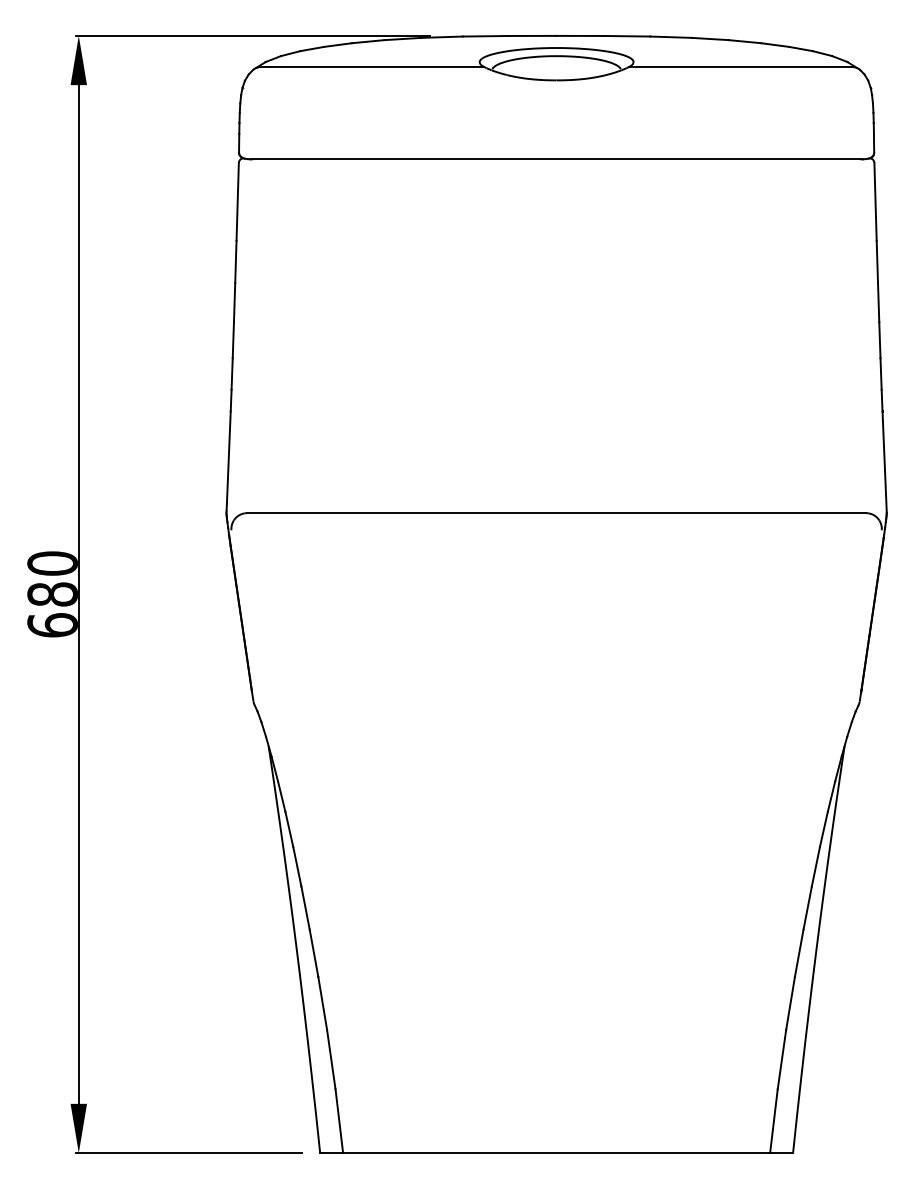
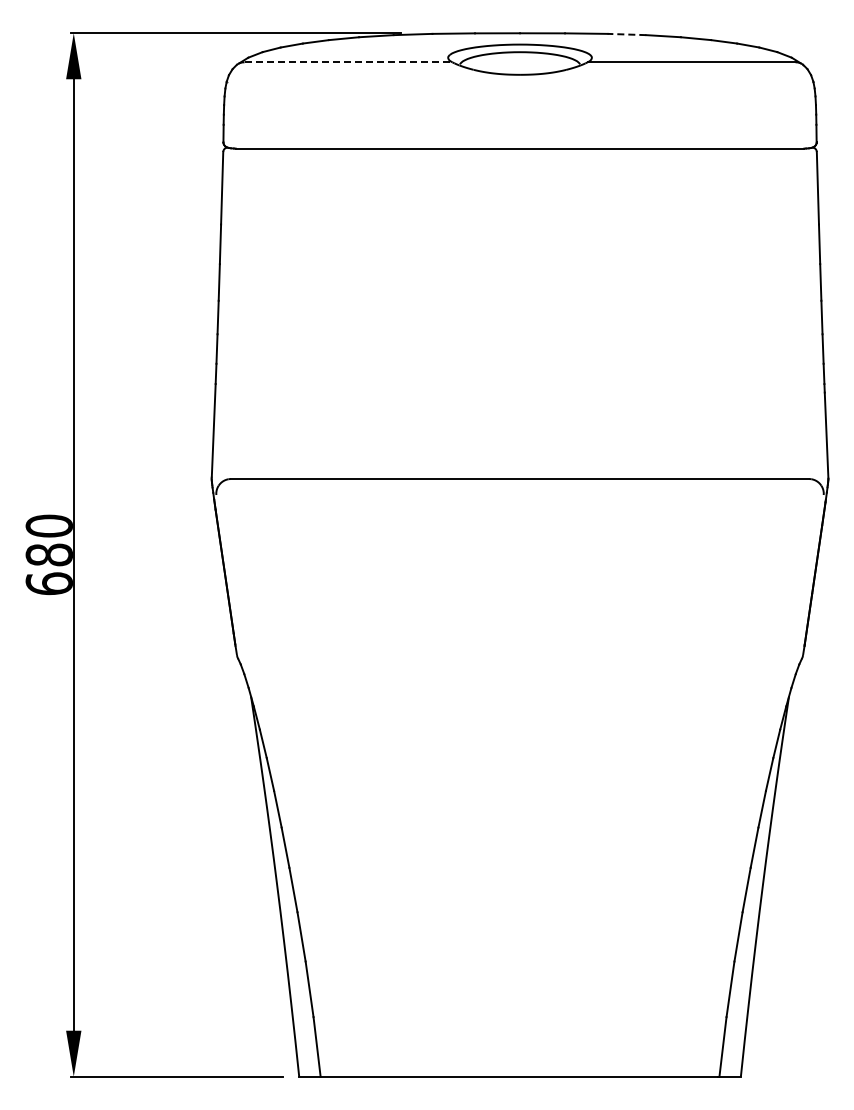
line: (670, 37) -> (626, 34), solid -> dashed
line: (374, 67) -> (349, 62), solid -> dashed

